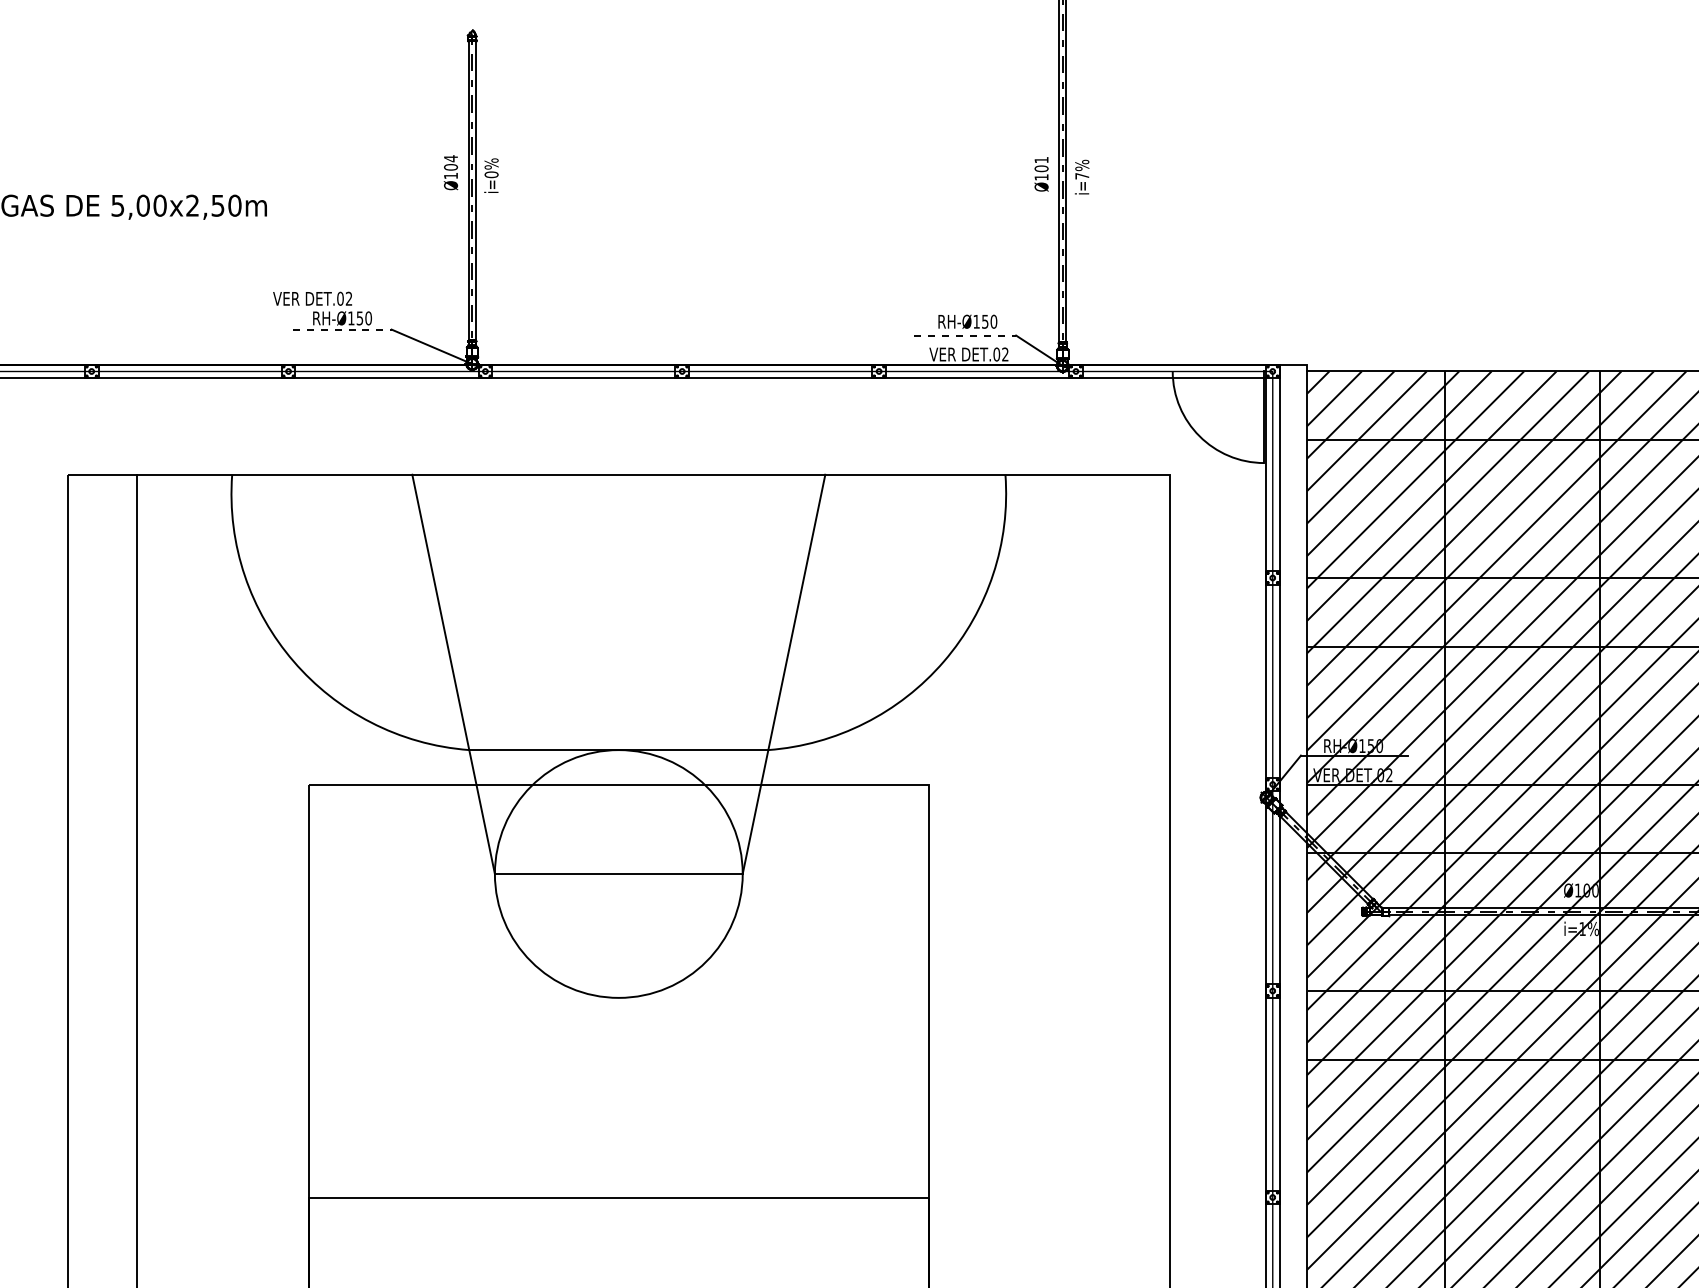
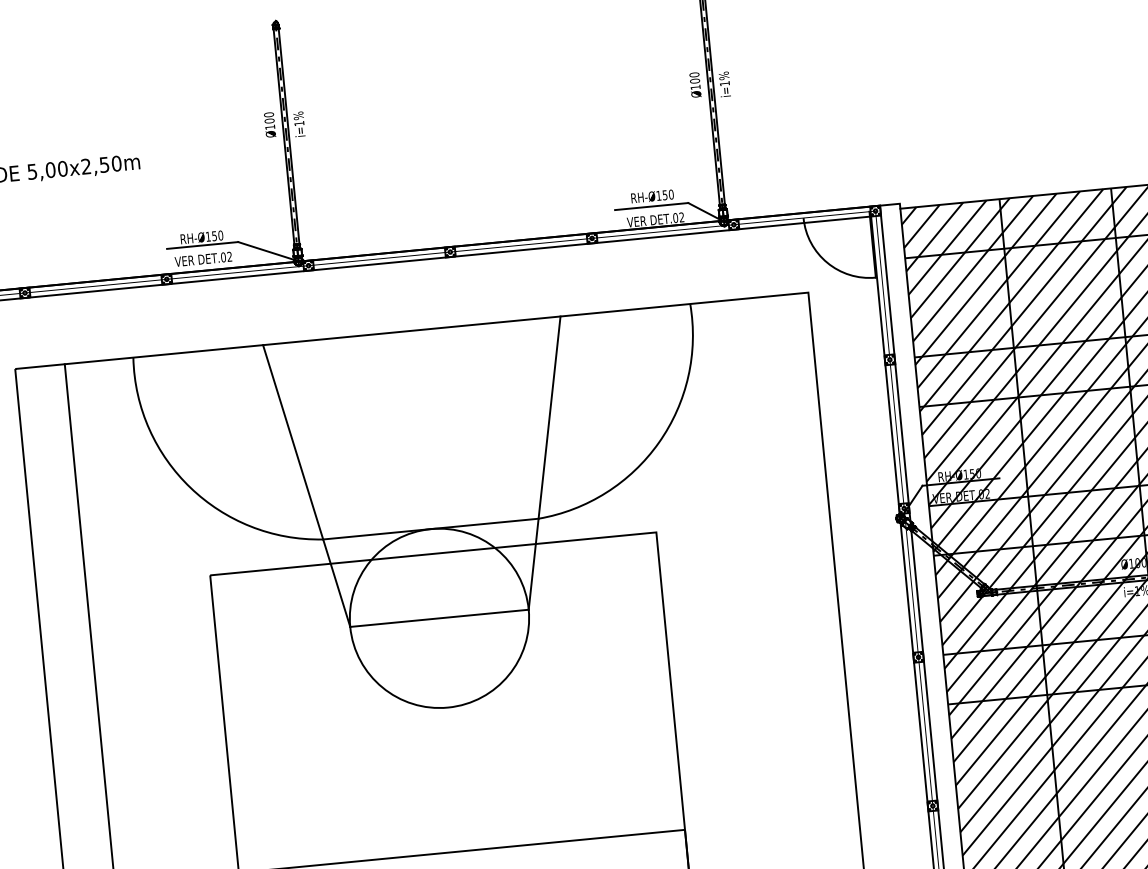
text: (451, 158) -> (269, 114), Ø104 -> Ø100
text: (1041, 159) -> (694, 74), Ø101 -> Ø100
text: (491, 174) -> (299, 123), i=0% -> i=1%
text: (1082, 176) -> (725, 83), i=7% -> i=1%
text: (312, 298) -> (203, 259), moved
line: (342, 329) -> (202, 245), dashed -> solid
line: (965, 335) -> (651, 206), dashed -> solid

